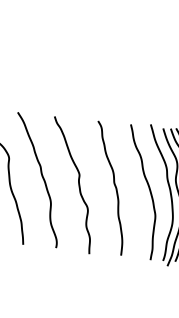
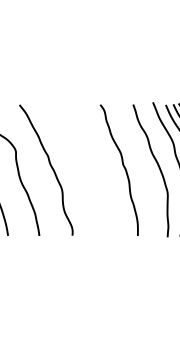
curve: (78, 184) -> (87, 170), removed

